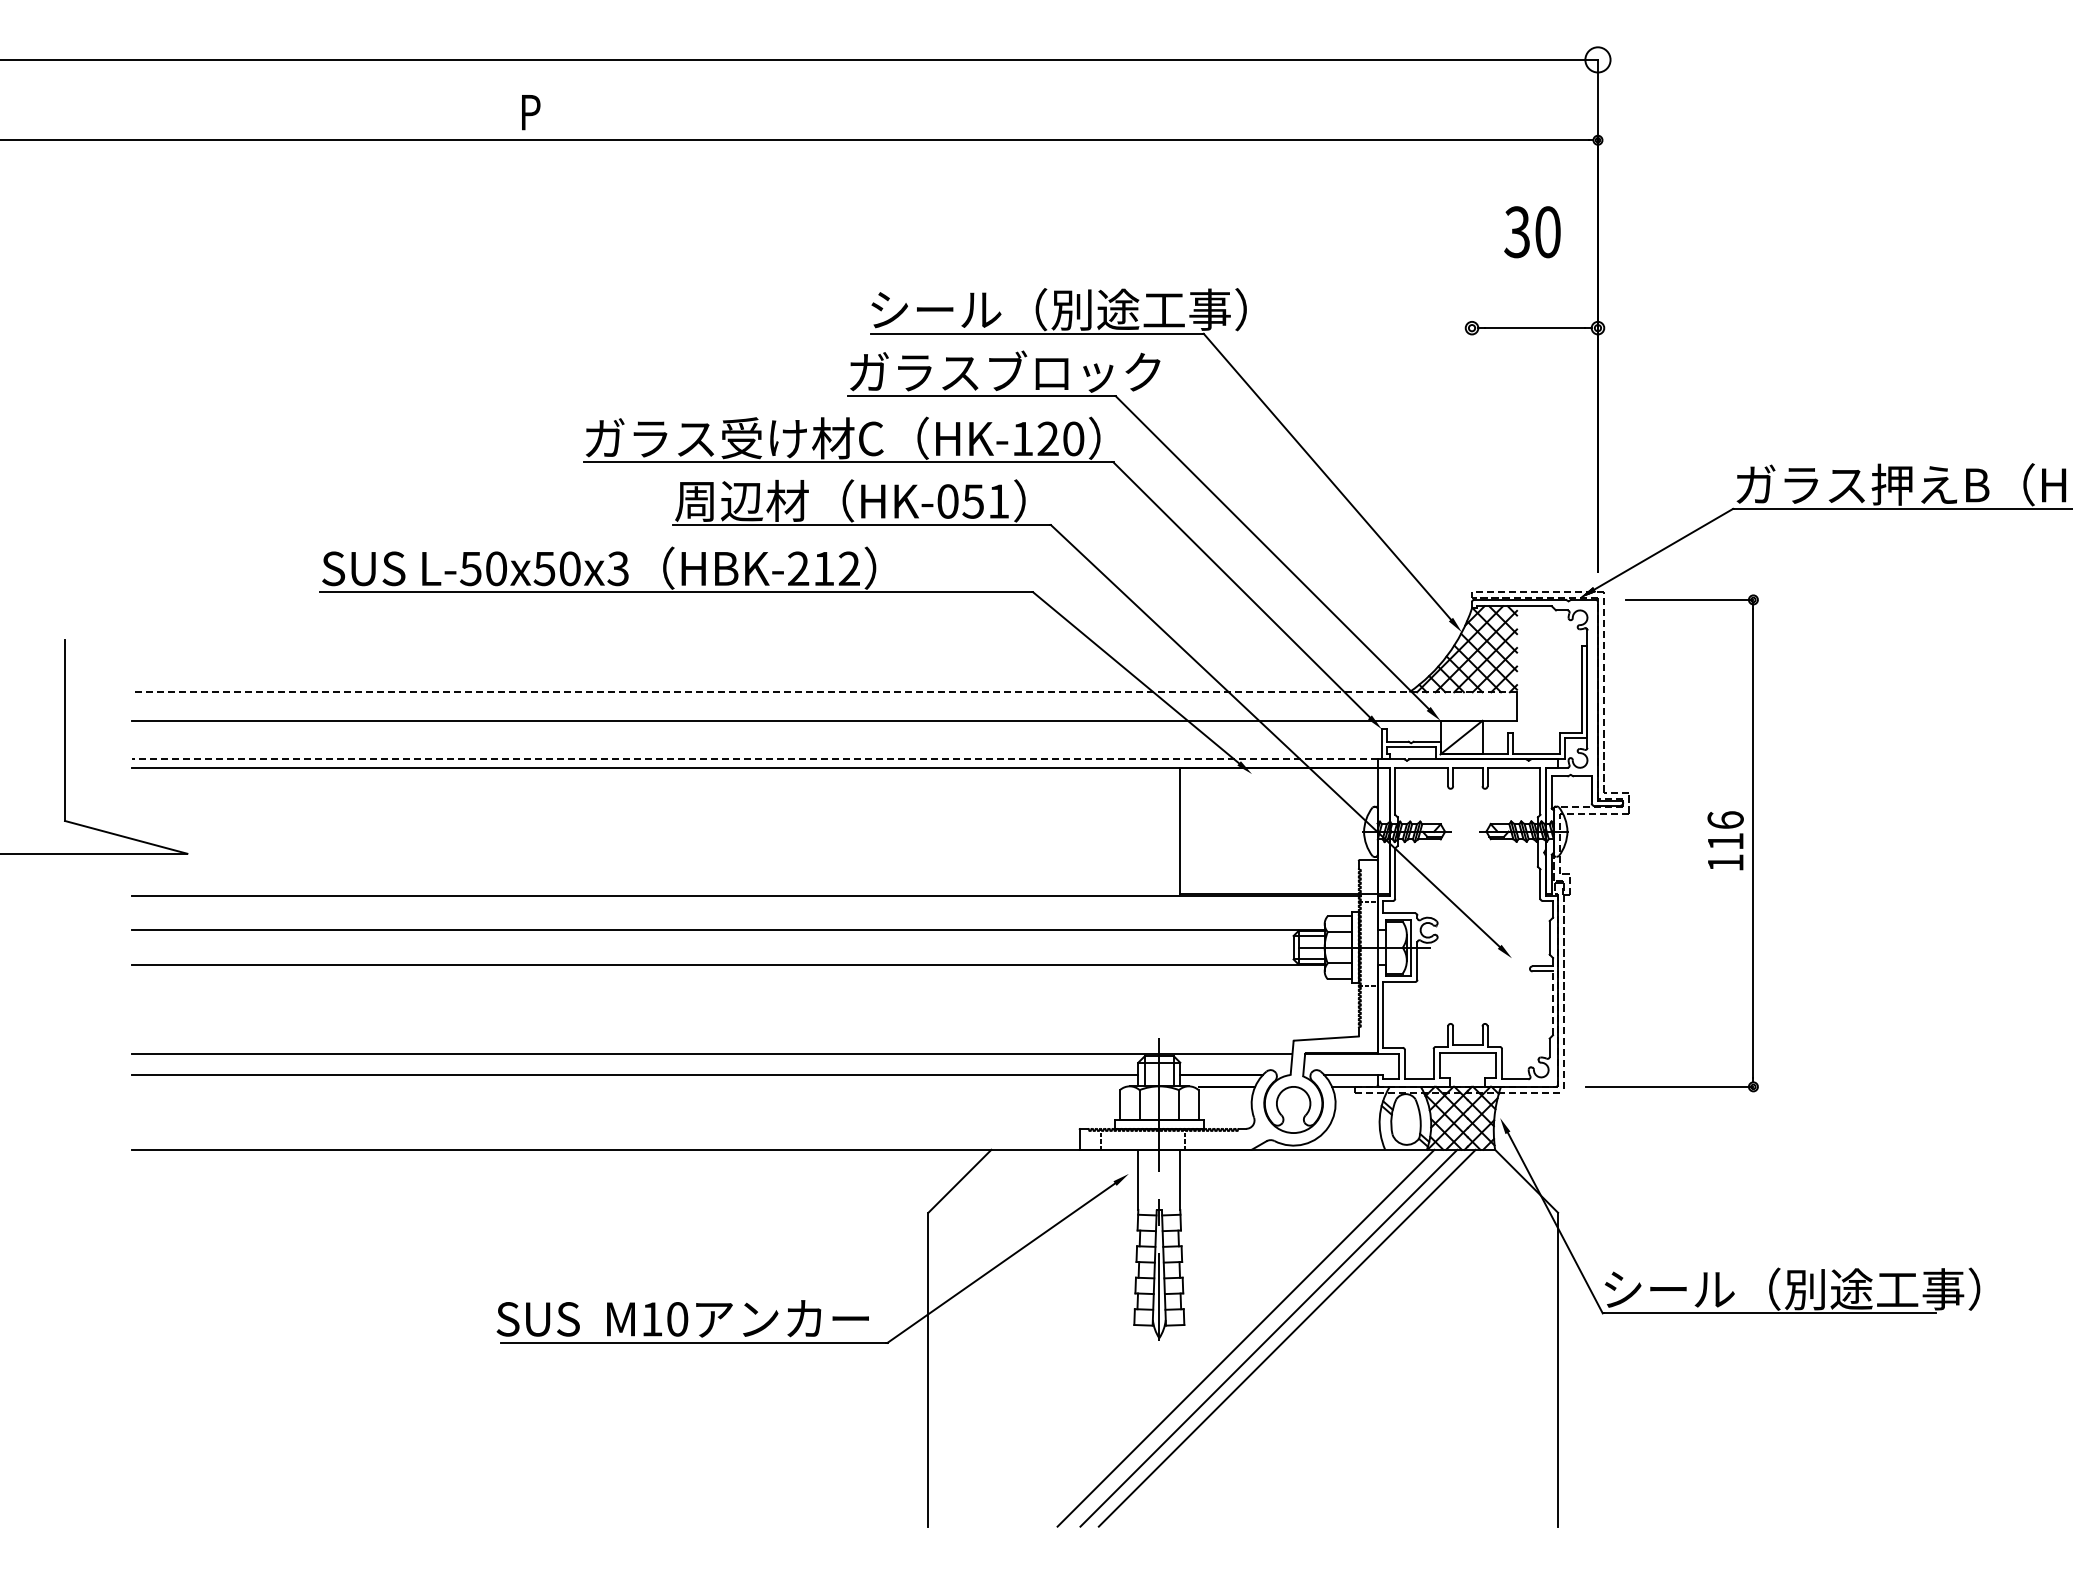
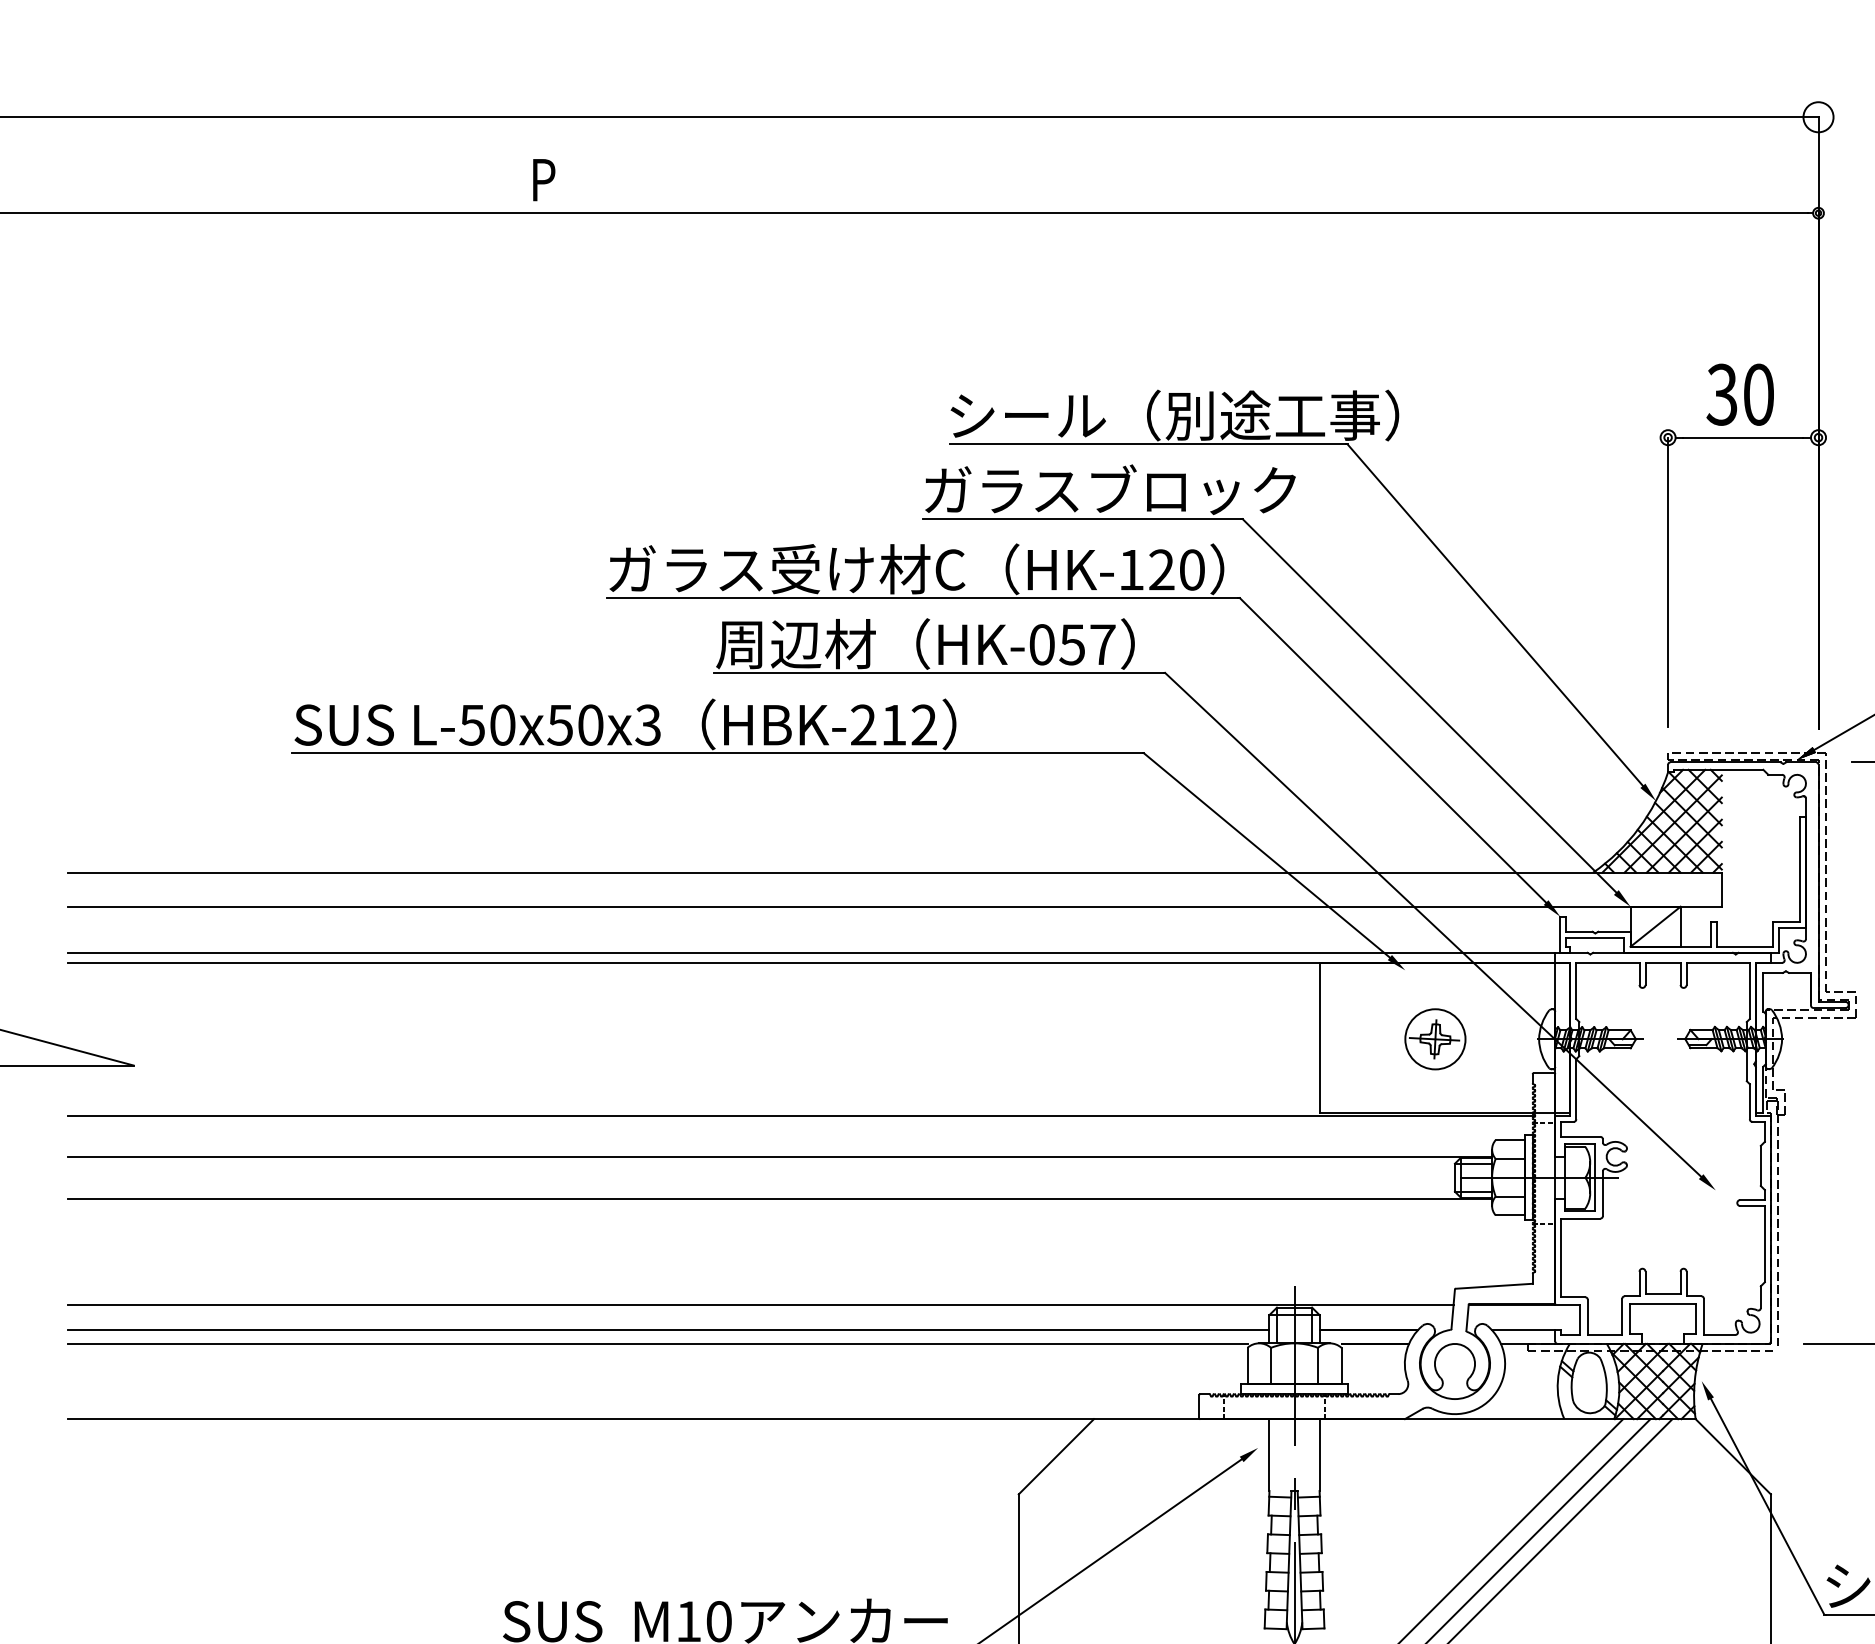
text: (1532, 232) -> (1740, 395), moved
line: (1472, 449) -> (1668, 582), added
text: (998, 501) -> (1102, 644), HK-051 -> HK-057
line: (824, 692) -> (894, 872), dashed -> solid
line: (754, 759) -> (810, 952), dashed -> solid
part: (1277, 831) -> (1435, 1038), added
line: (1553, 1003) -> (1765, 1244), dashed -> solid
line: (625, 1086) -> (656, 1343), added

